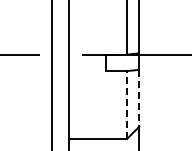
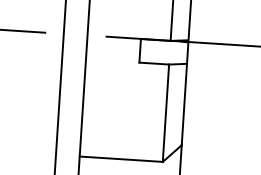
line: (139, 98) -> (184, 104), dashed -> solid
line: (126, 105) -> (165, 113), dashed -> solid

